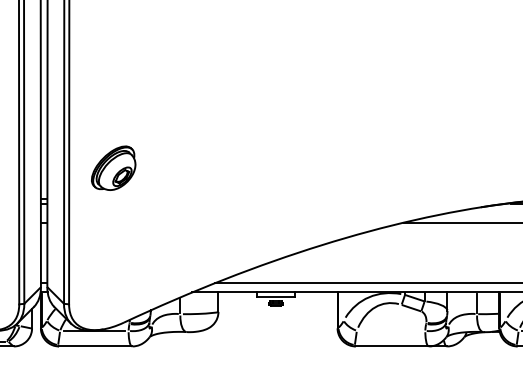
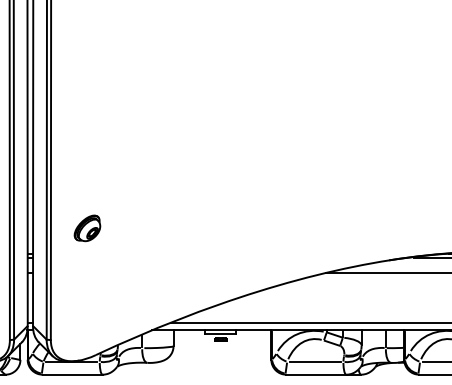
part: (113, 168) -> (87, 228), size x0.71
line: (390, 330) -> (314, 361), added

